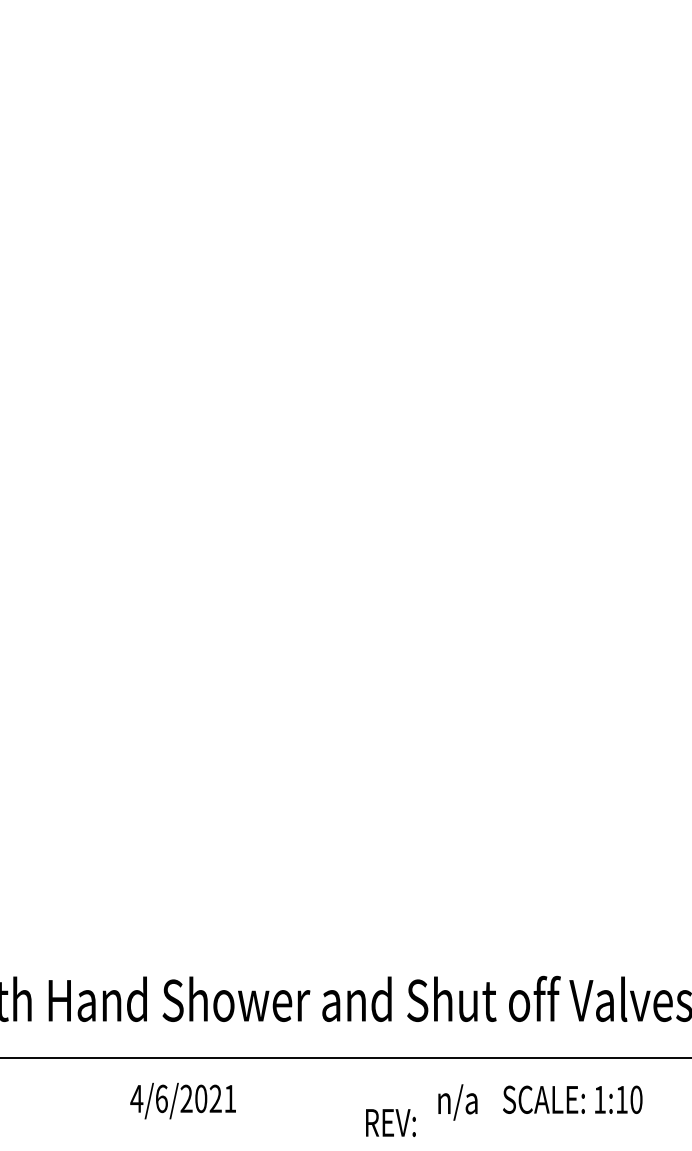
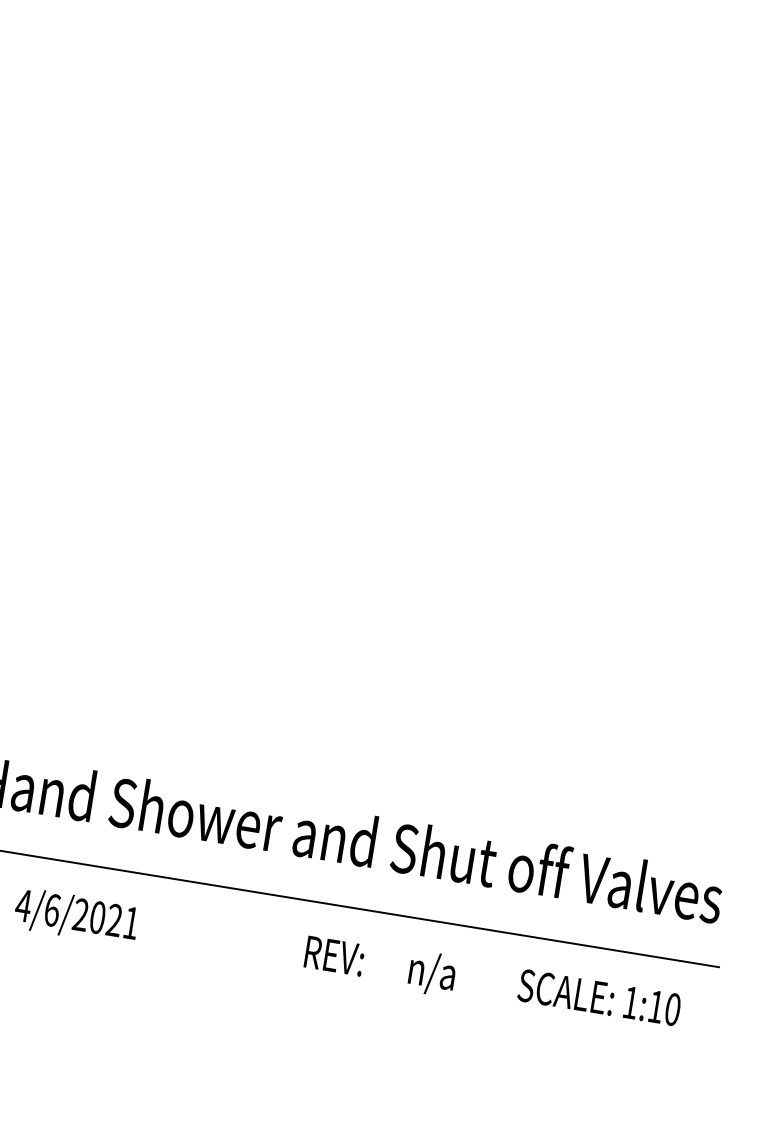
text: (572, 1099) -> (599, 997), moved
text: (182, 1100) -> (75, 916), moved
text: (390, 1122) -> (334, 955), moved

